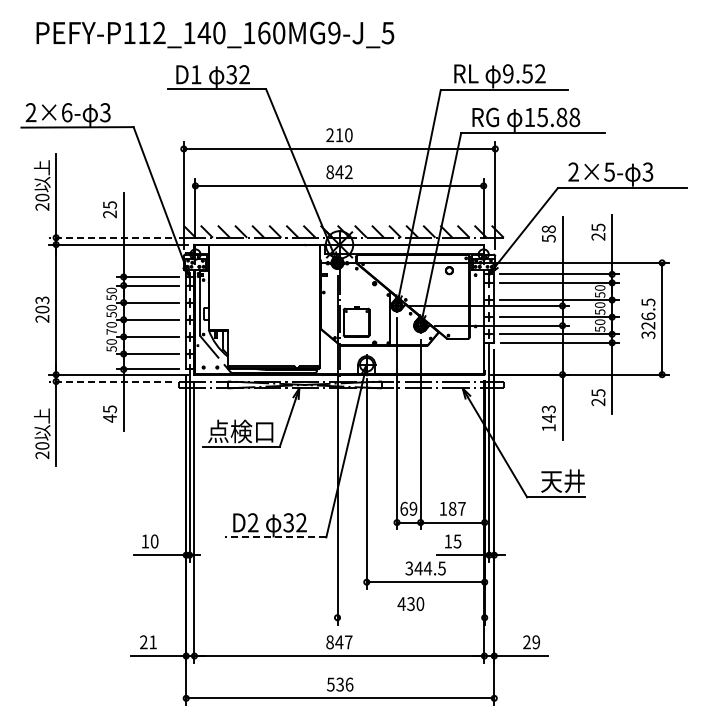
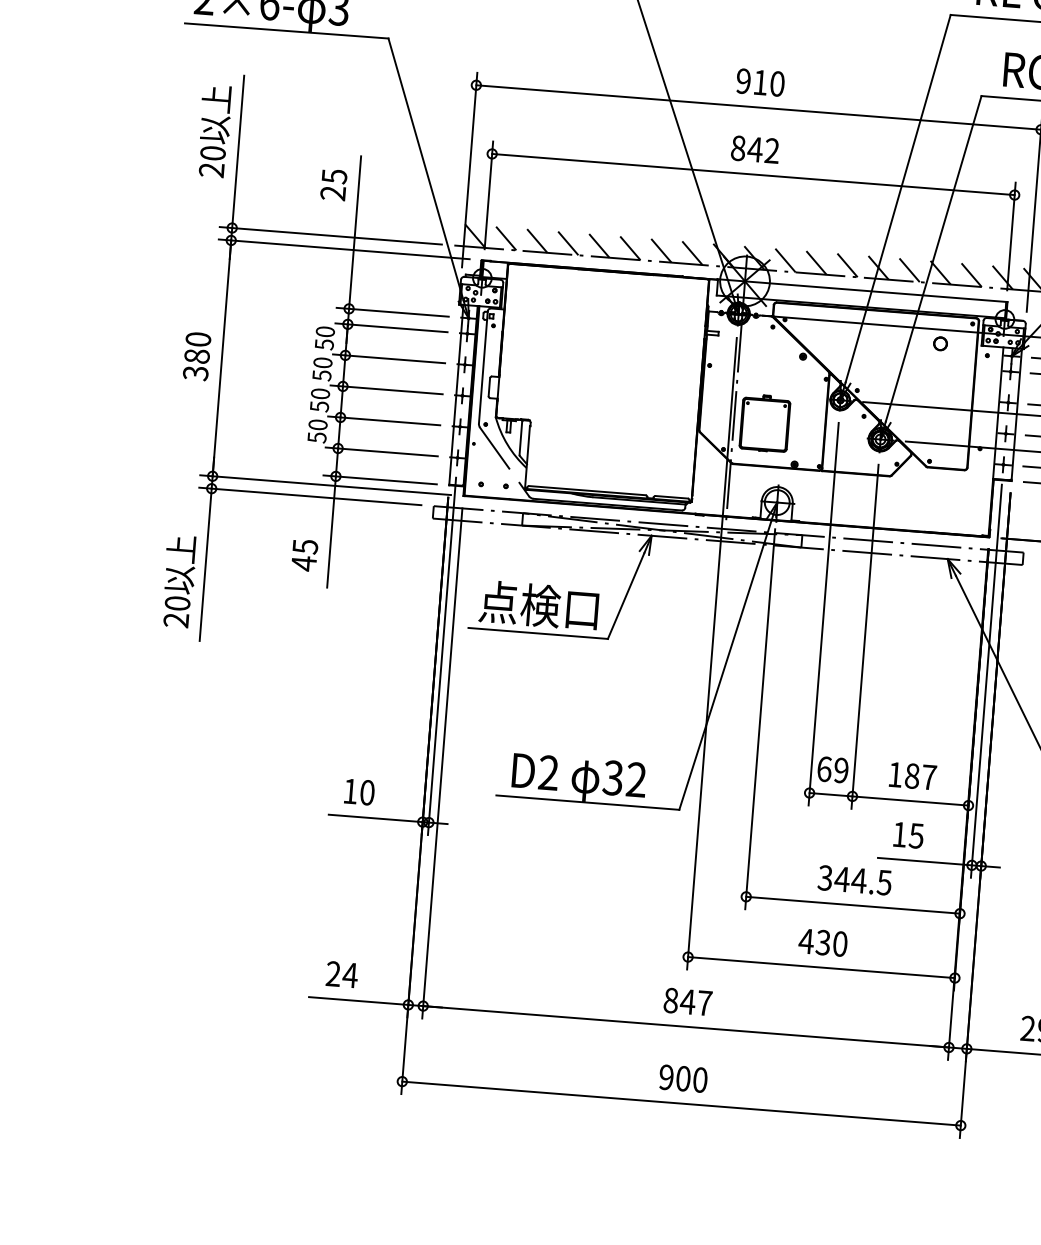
text: (329, 135) -> (742, 81), 210 -> 910
line: (110, 237) -> (330, 235), dashed -> solid
text: (42, 309) -> (197, 356), 203 -> 380
text: (111, 331) -> (319, 405), 70 -> 50
line: (110, 381) -> (310, 496), dashed -> solid
line: (275, 537) -> (587, 802), dashed -> solid
line: (410, 617) -> (820, 967), added
text: (153, 642) -> (350, 975), 21 -> 24
text: (340, 684) -> (683, 1078), 536 -> 900

